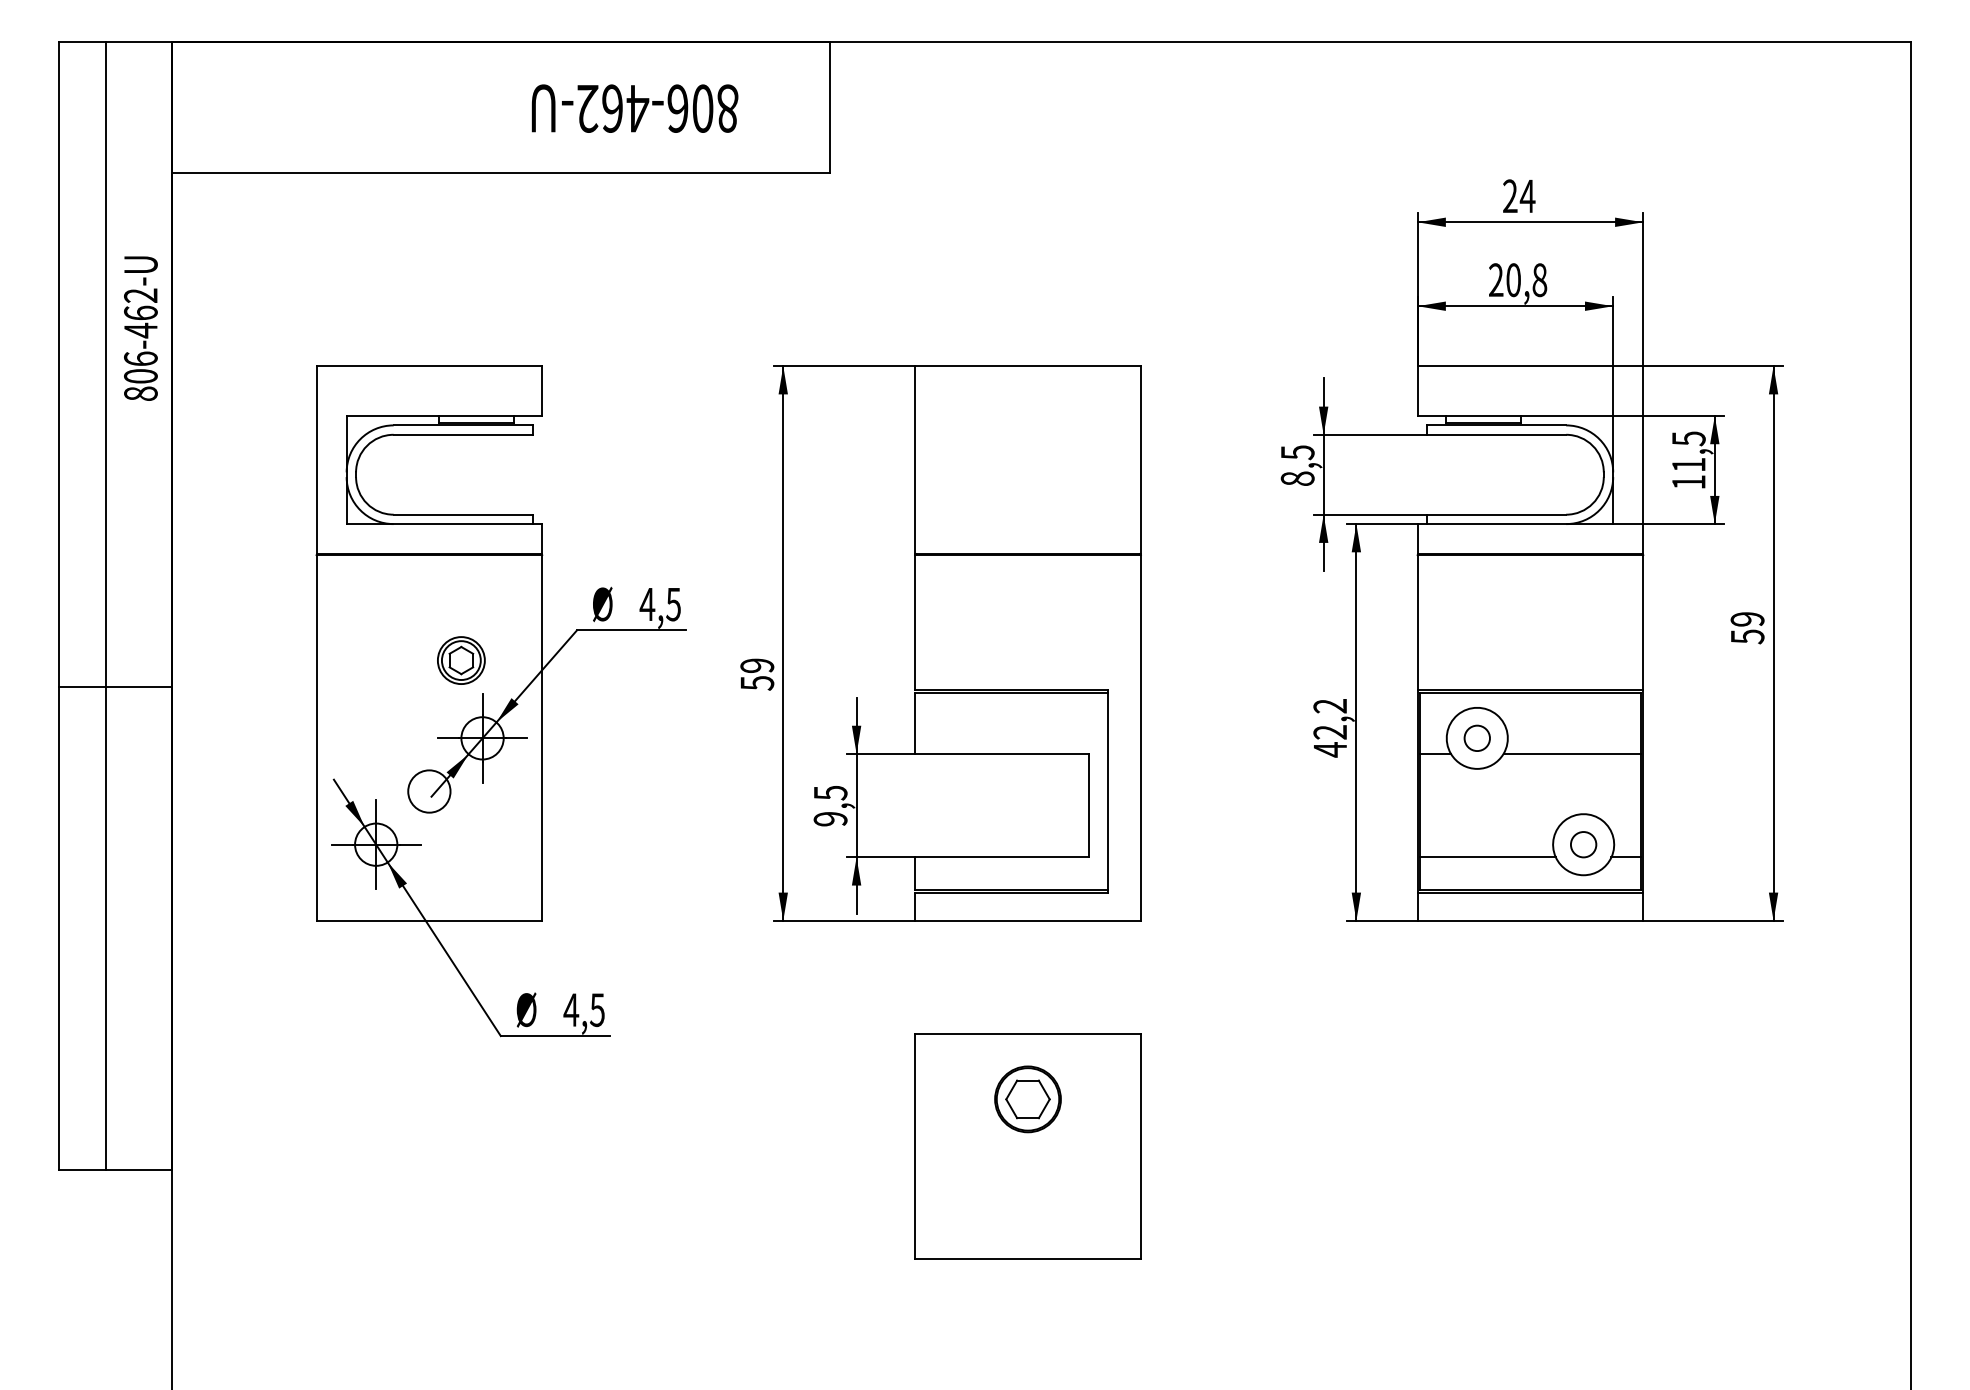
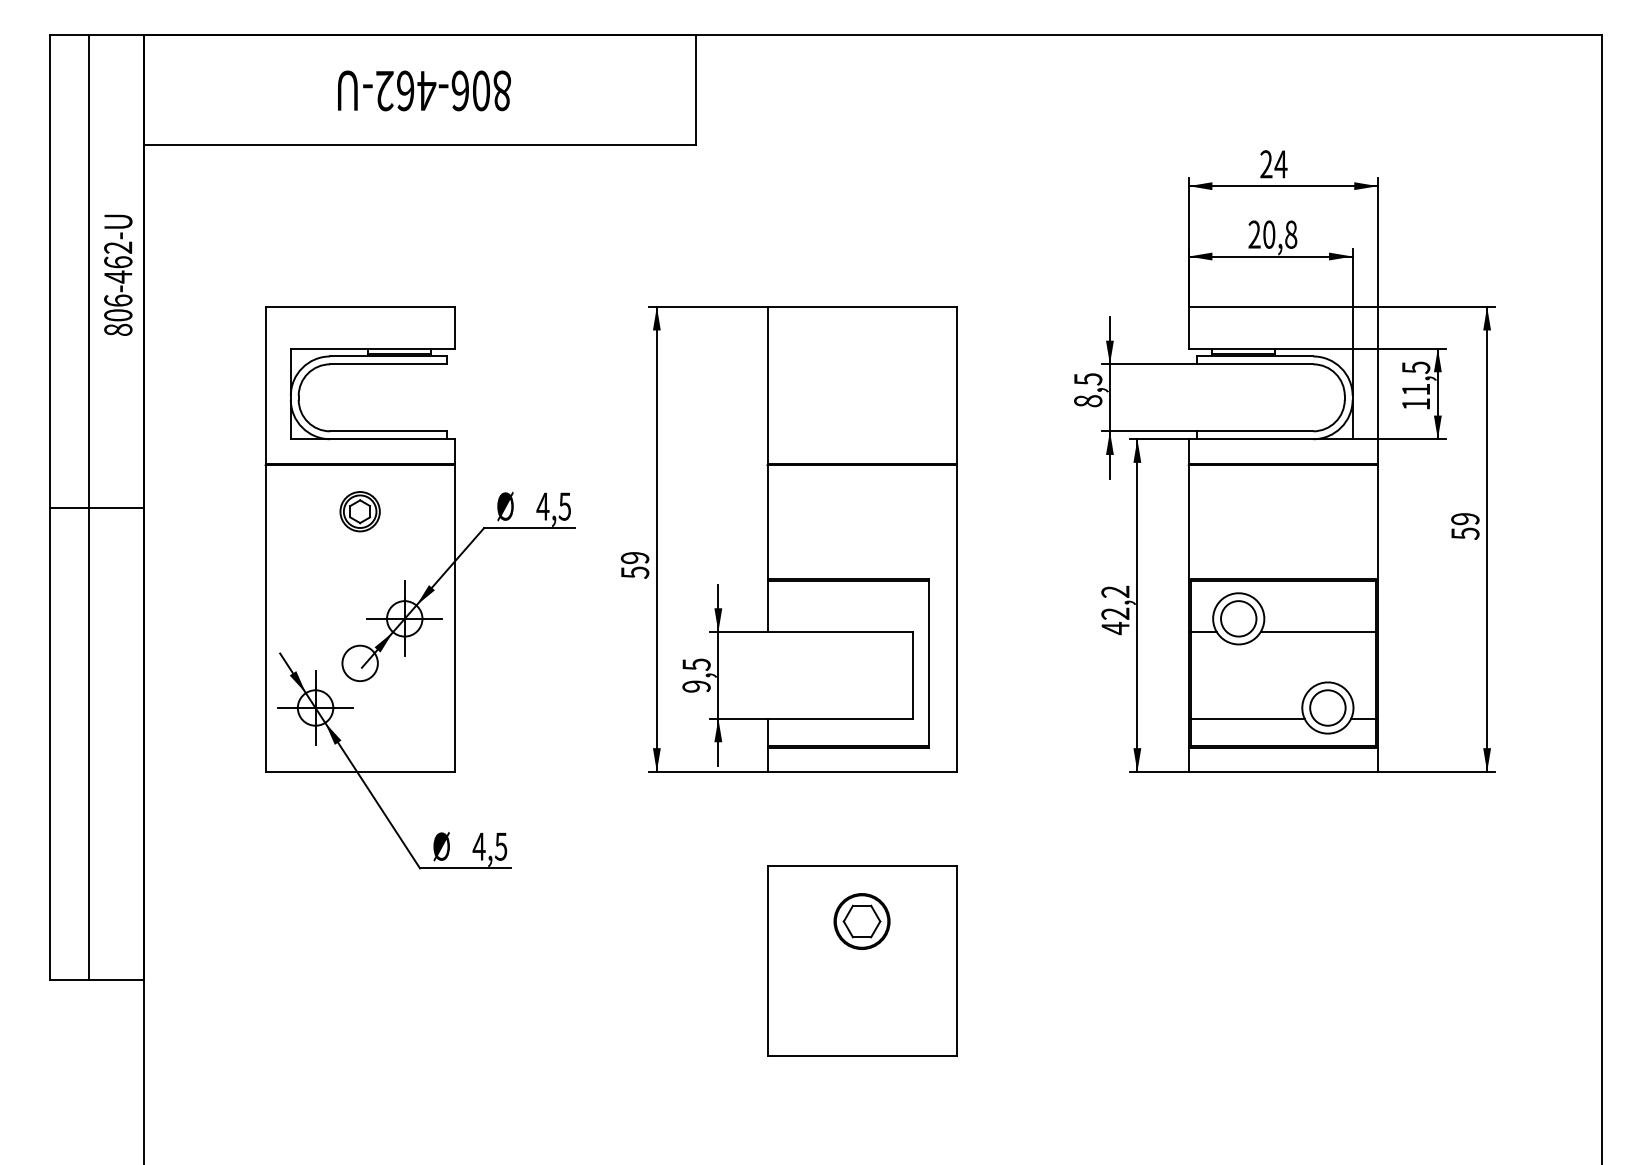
text: (634, 108) -> (423, 90), moved
part: (461, 660) -> (360, 511), moved
line: (115, 686) -> (97, 507), moved
circle: (1477, 738) -> (1238, 618), size x1.67
circle: (1583, 844) -> (1327, 707), size x1.67

